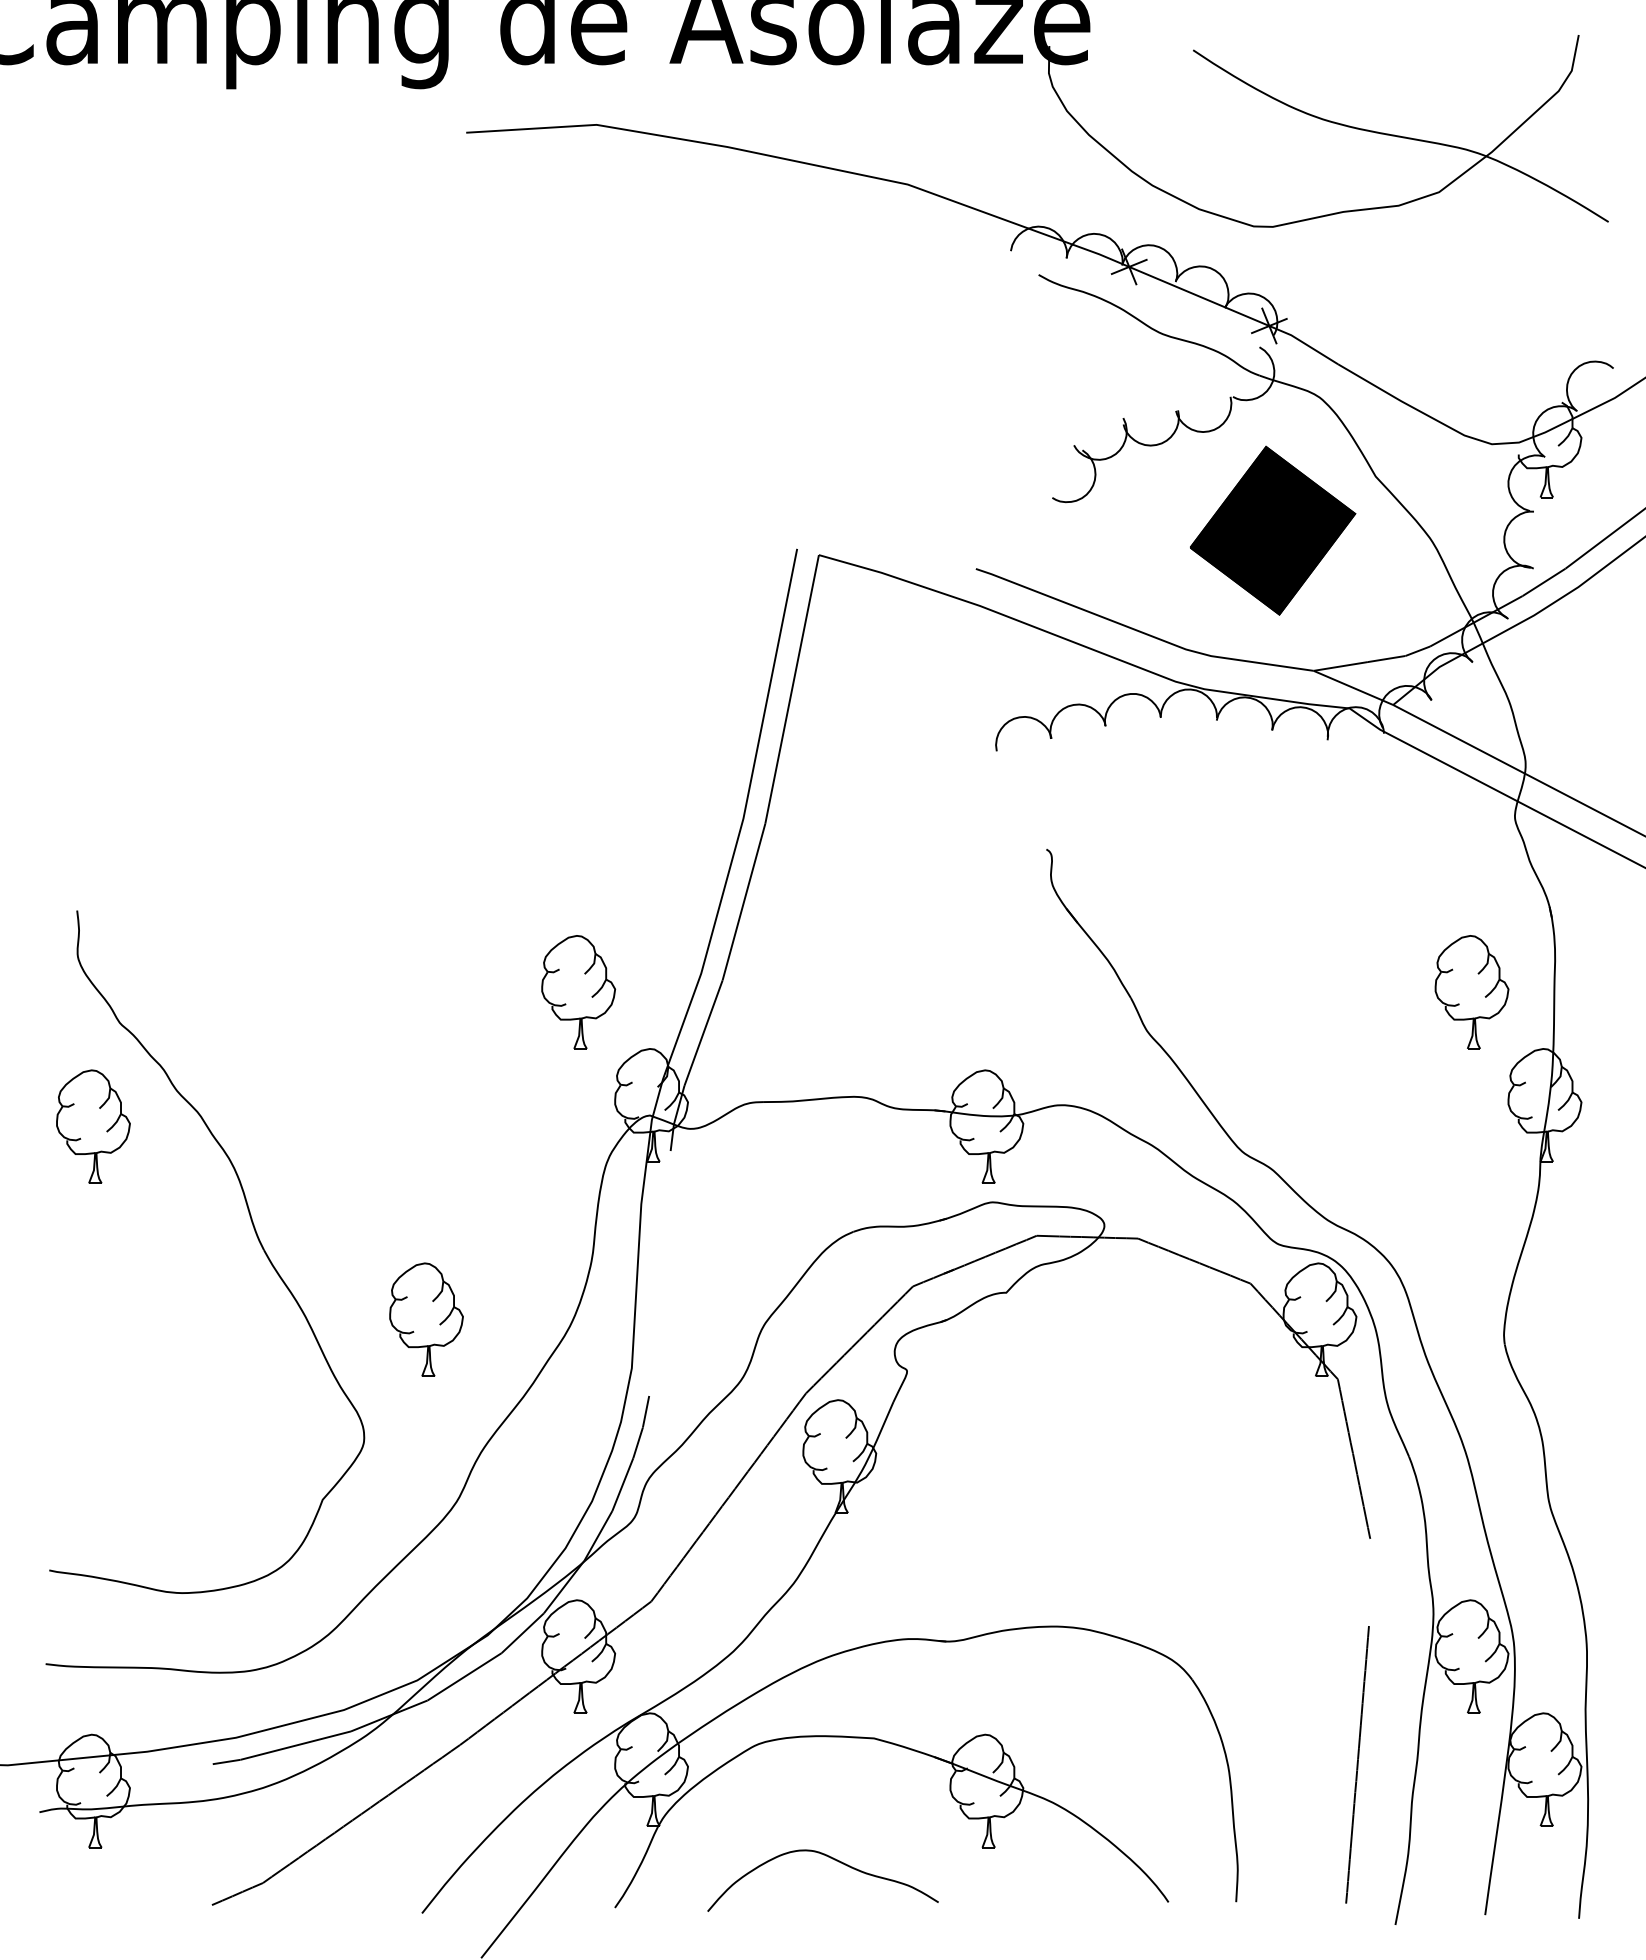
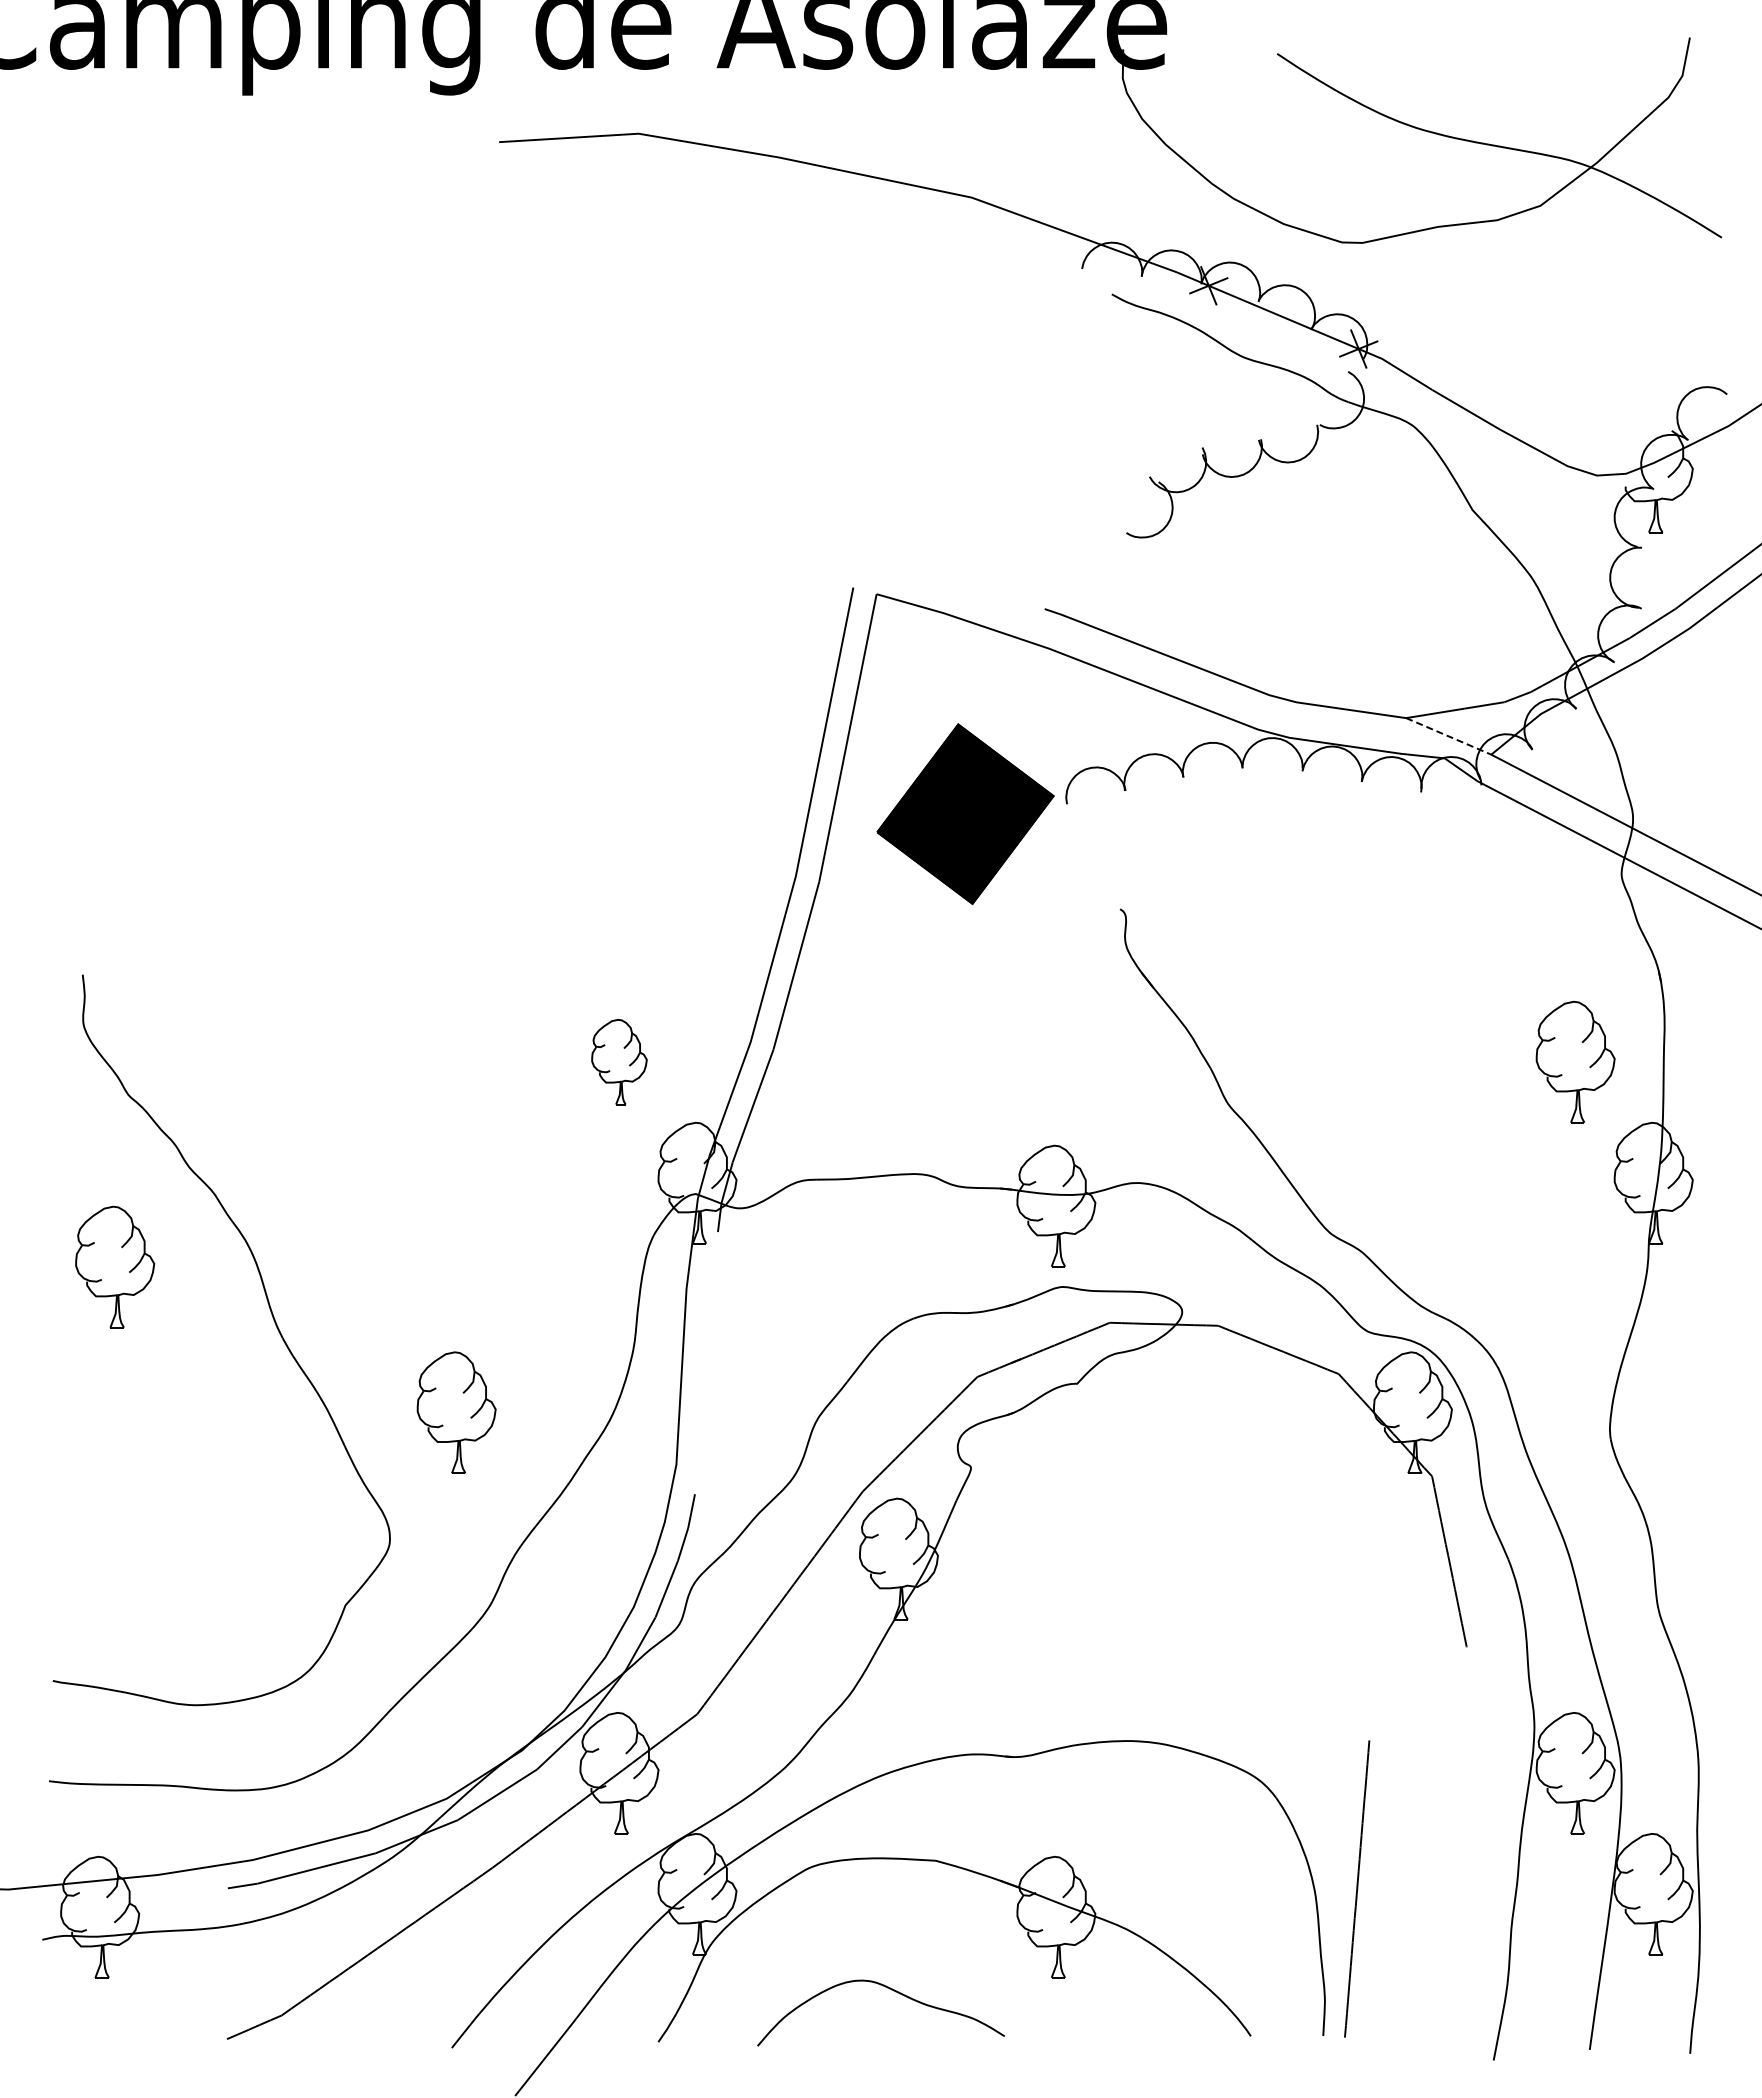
part: (1272, 530) -> (965, 813), moved
line: (1354, 688) -> (1449, 736), solid -> dashed
part: (578, 991) -> (619, 1061), size x0.7
part: (93, 1126) -> (115, 1266), moved
line: (1357, 1764) -> (1357, 1888), moved

